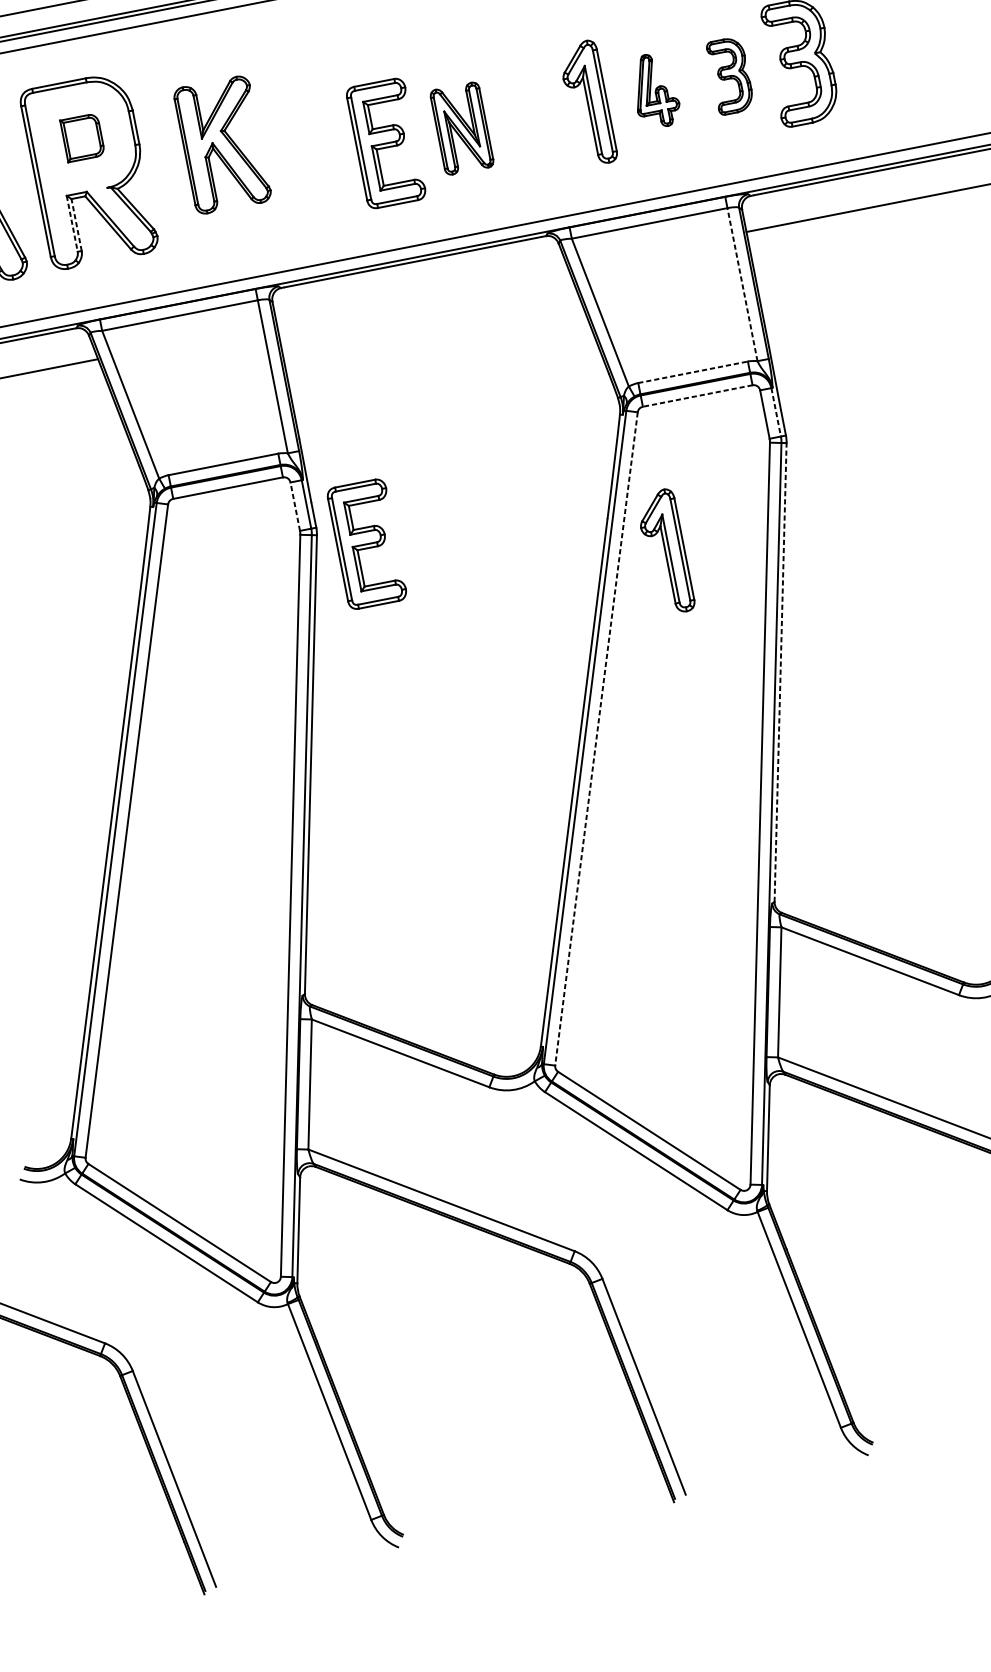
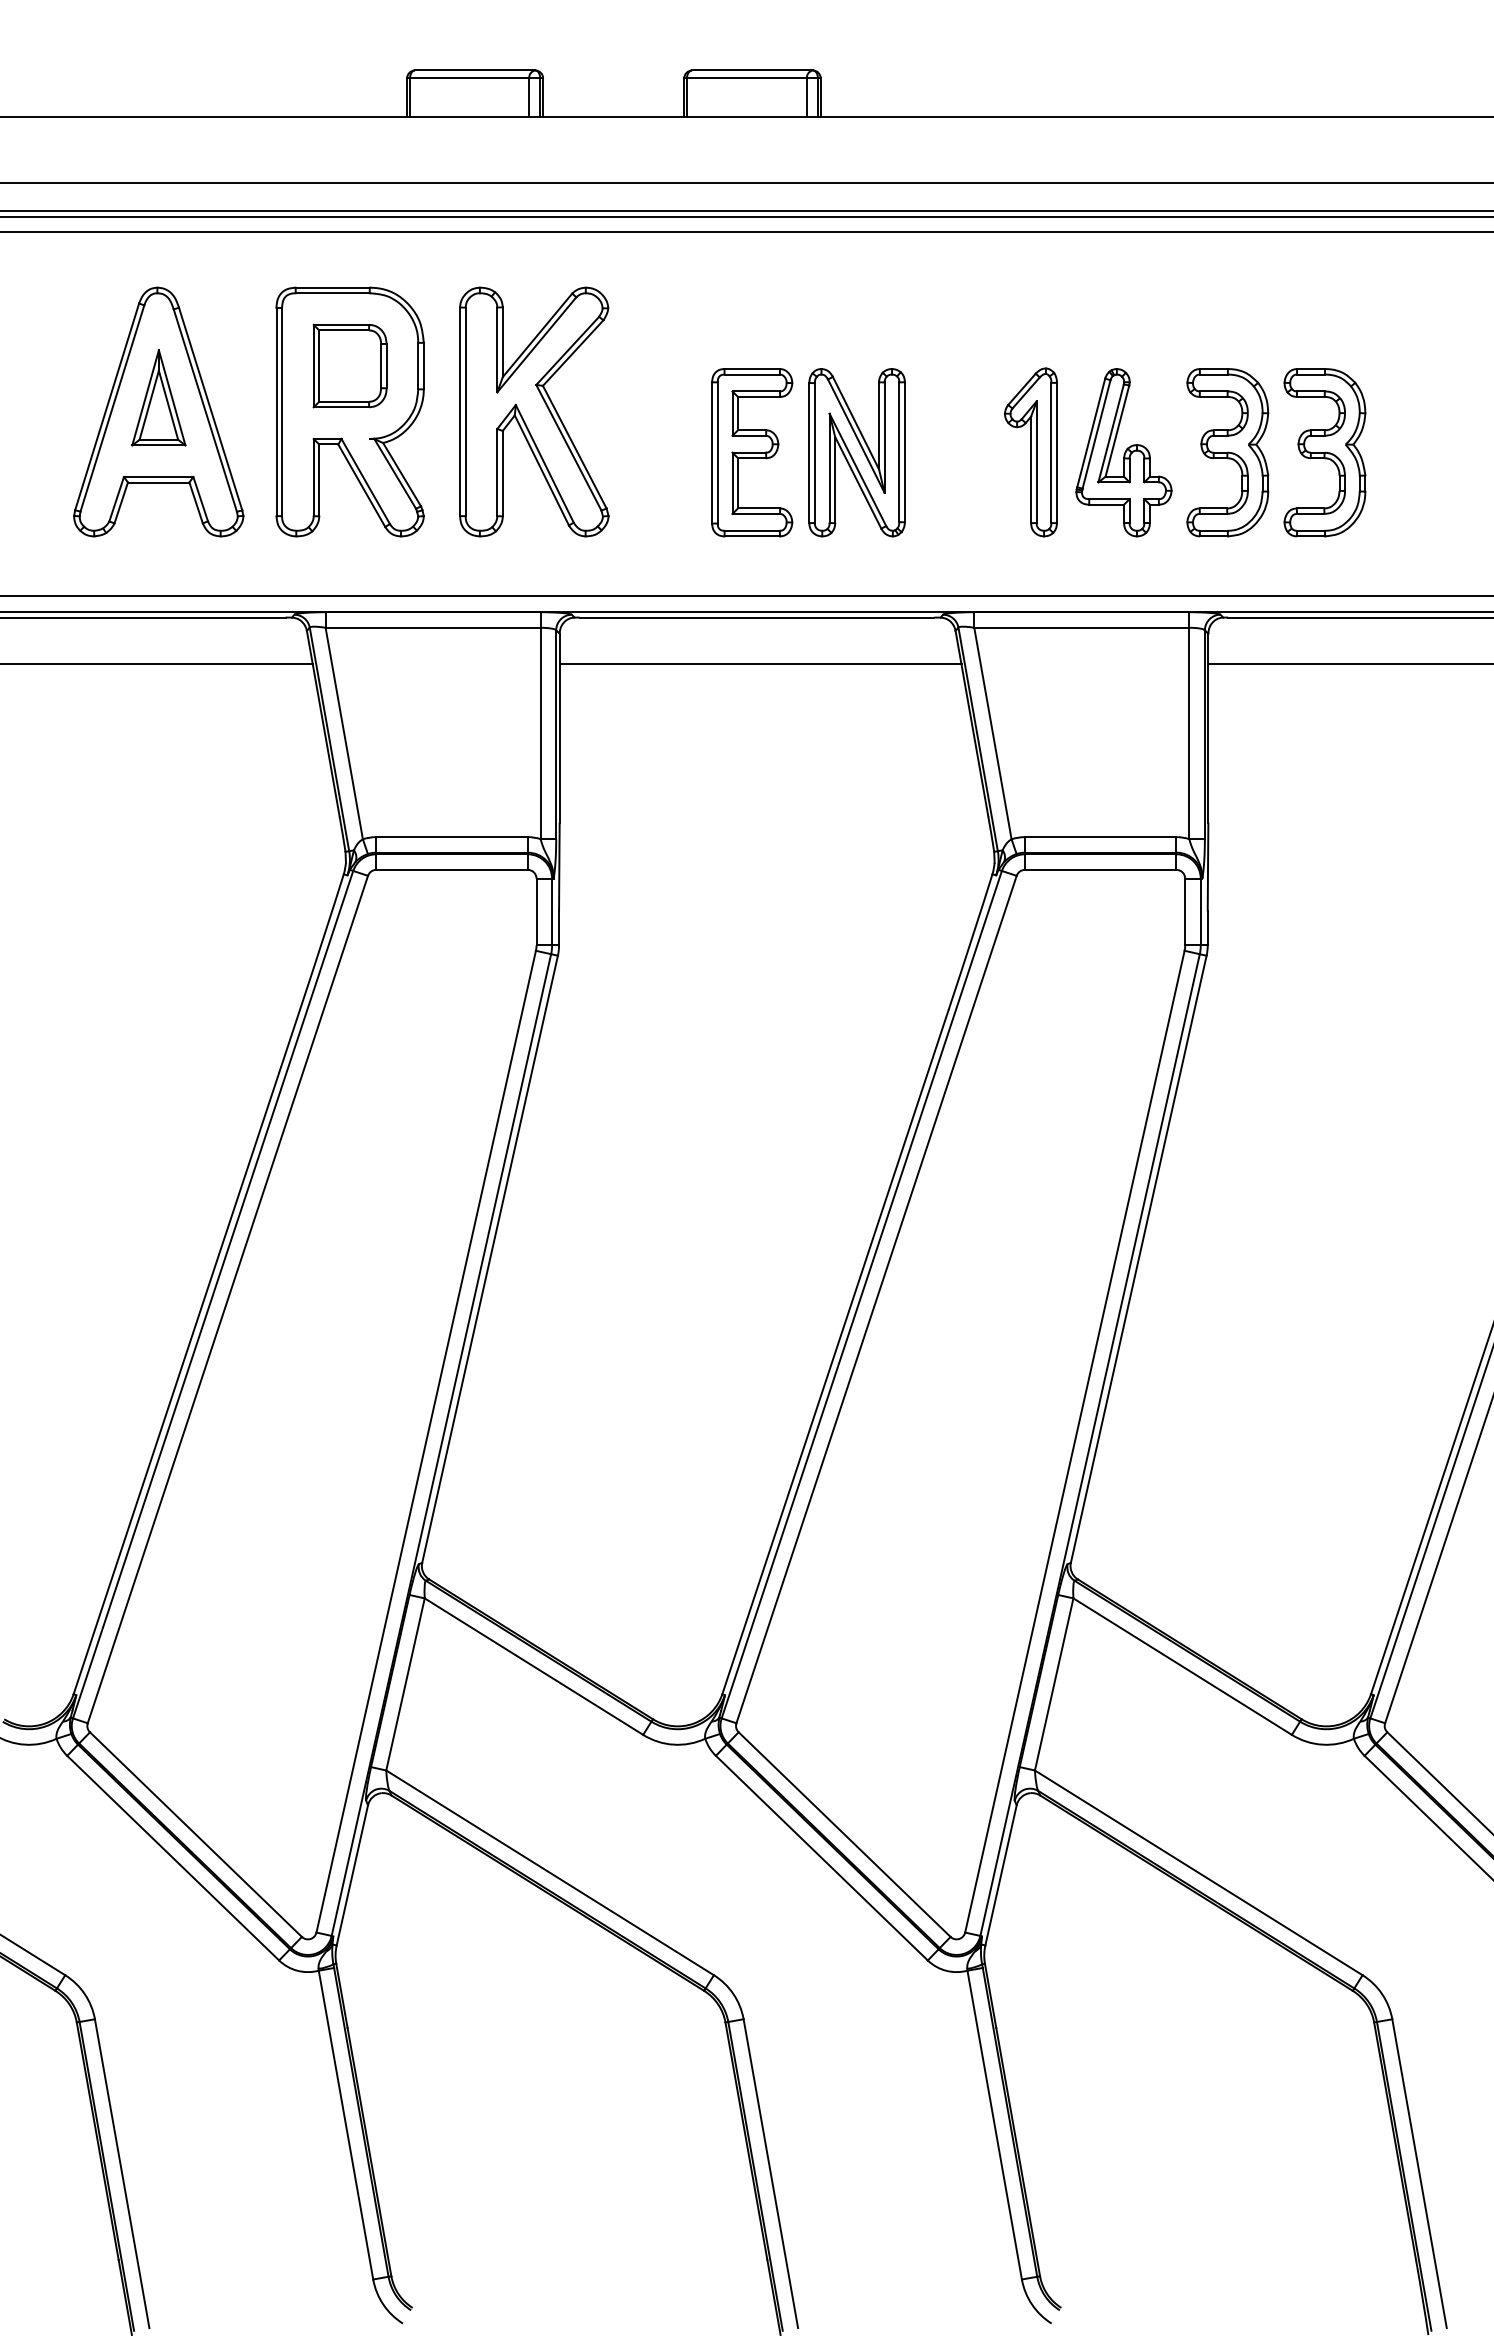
part: (730, 75) -> (1227, 452), size x1.67
part: (654, 90) -> (1123, 452), size x1.67
part: (461, 128) -> (856, 452), size x1.43
part: (82, 137) -> (349, 365), size x1.43
part: (222, 144) -> (534, 411), size x1.43
line: (72, 223) -> (313, 477), dashed -> solid
line: (76, 225) -> (319, 480), dashed -> solid
line: (742, 284) -> (1189, 733), dashed -> solid
line: (422, 295) -> (760, 664), added
line: (692, 372) -> (1100, 837), dashed -> solid
line: (697, 395) -> (1100, 869), dashed -> solid
line: (776, 412) -> (1200, 912), dashed -> solid
line: (295, 506) -> (536, 911), dashed -> solid
part: (367, 544) -> (622, 980), removed
part: (665, 552) -> (1016, 1069), removed
line: (780, 672) -> (1138, 1258), dashed -> solid
line: (596, 739) -> (876, 1300), dashed -> solid

